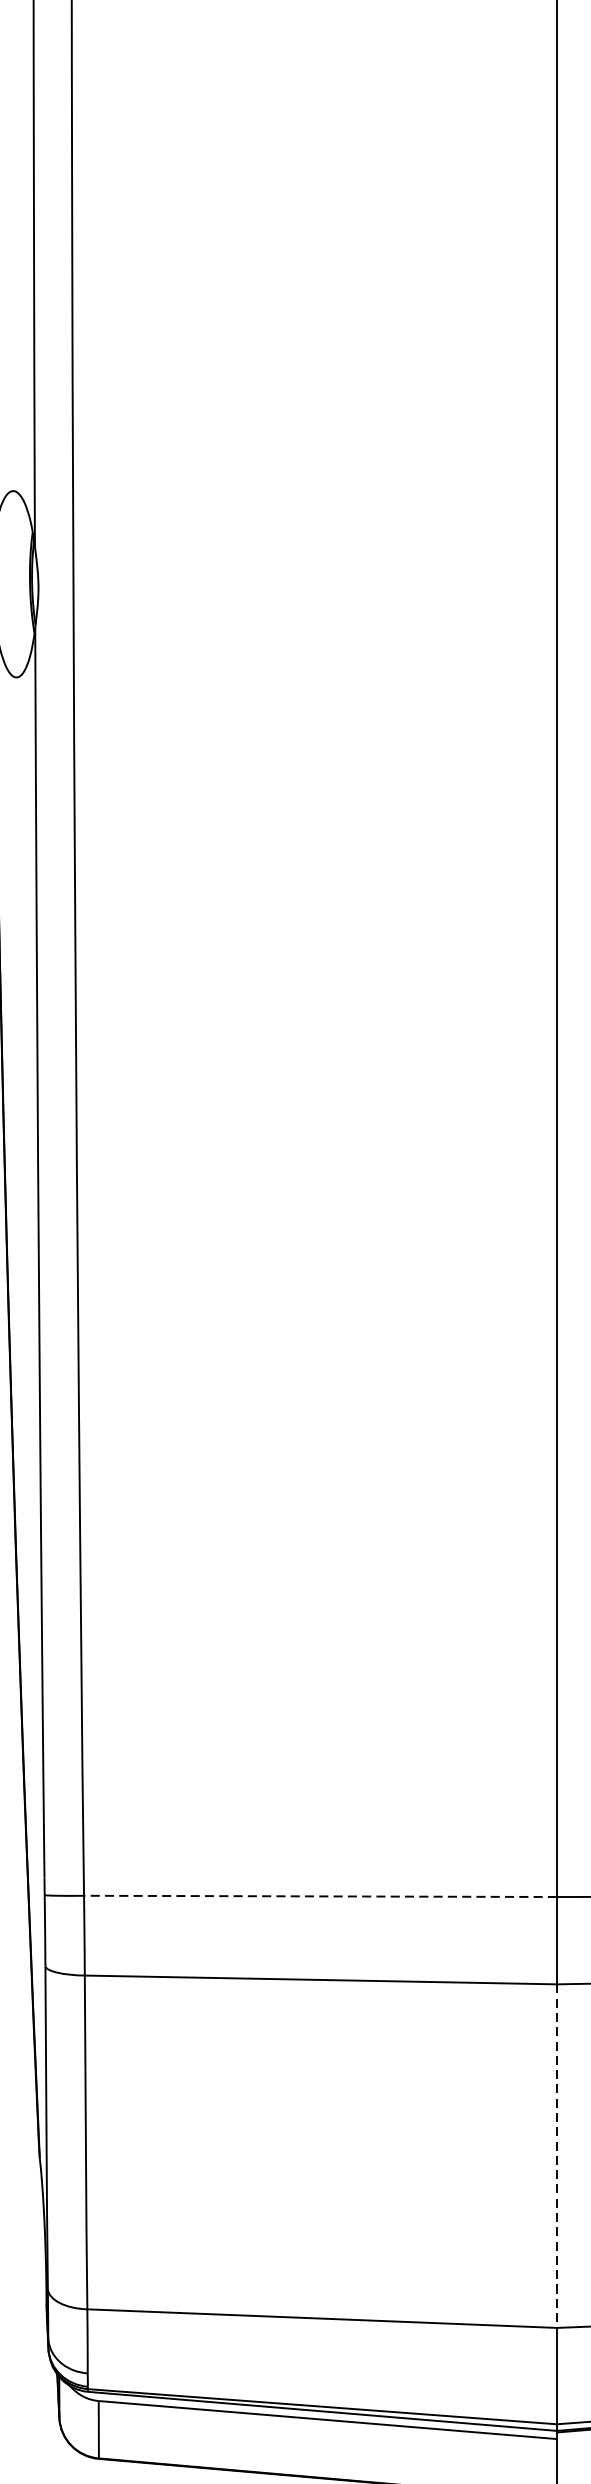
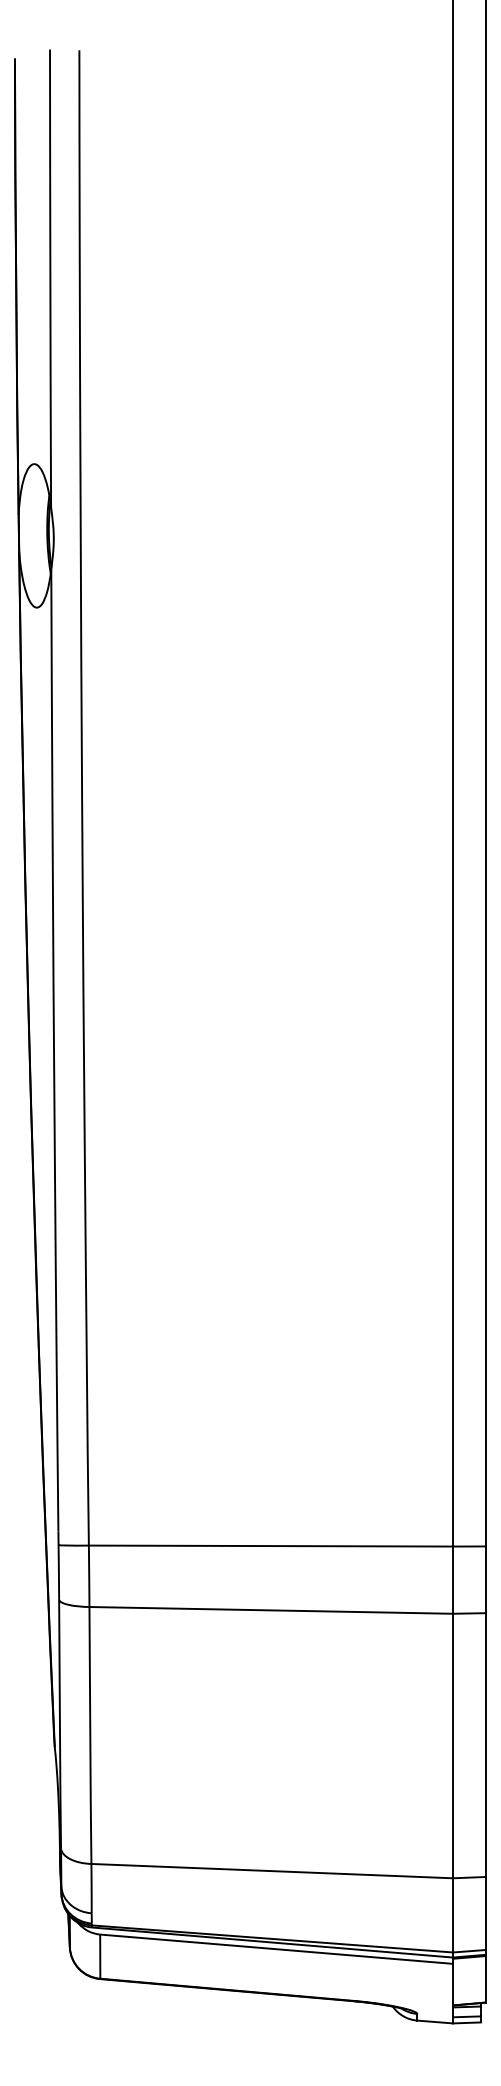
line: (319, 1896) -> (270, 1546), dashed -> solid
line: (556, 2156) -> (452, 1746), dashed -> solid

